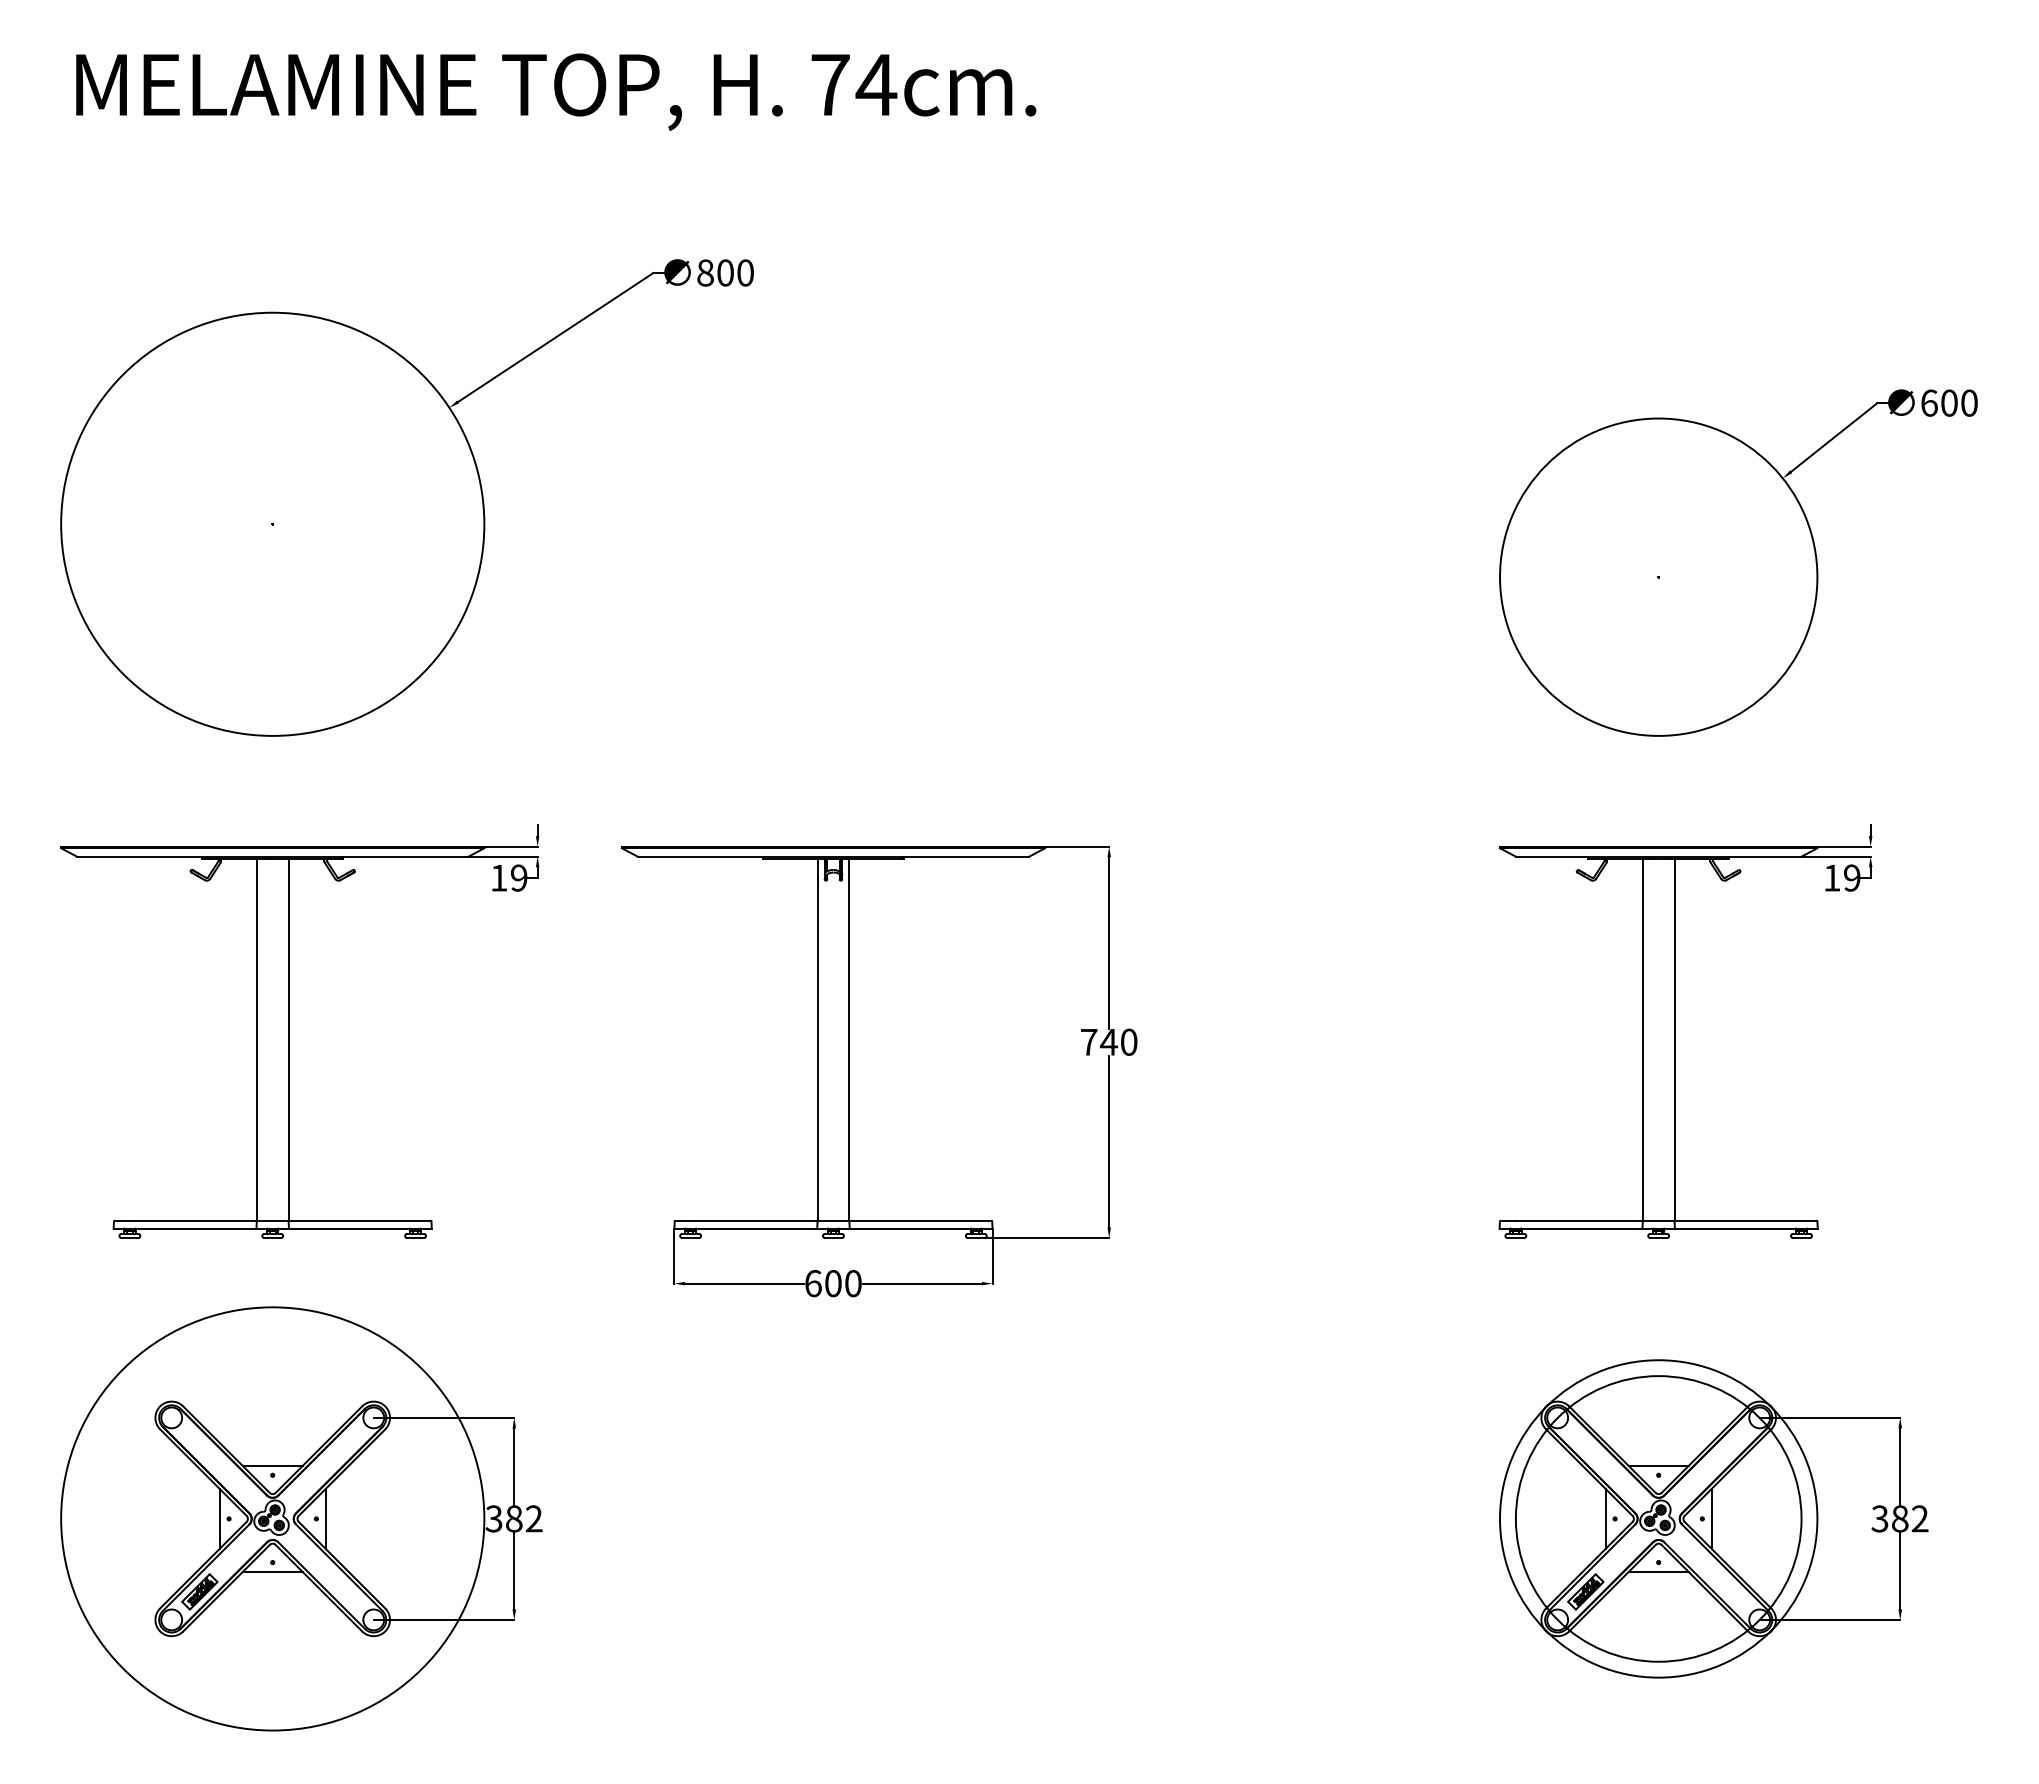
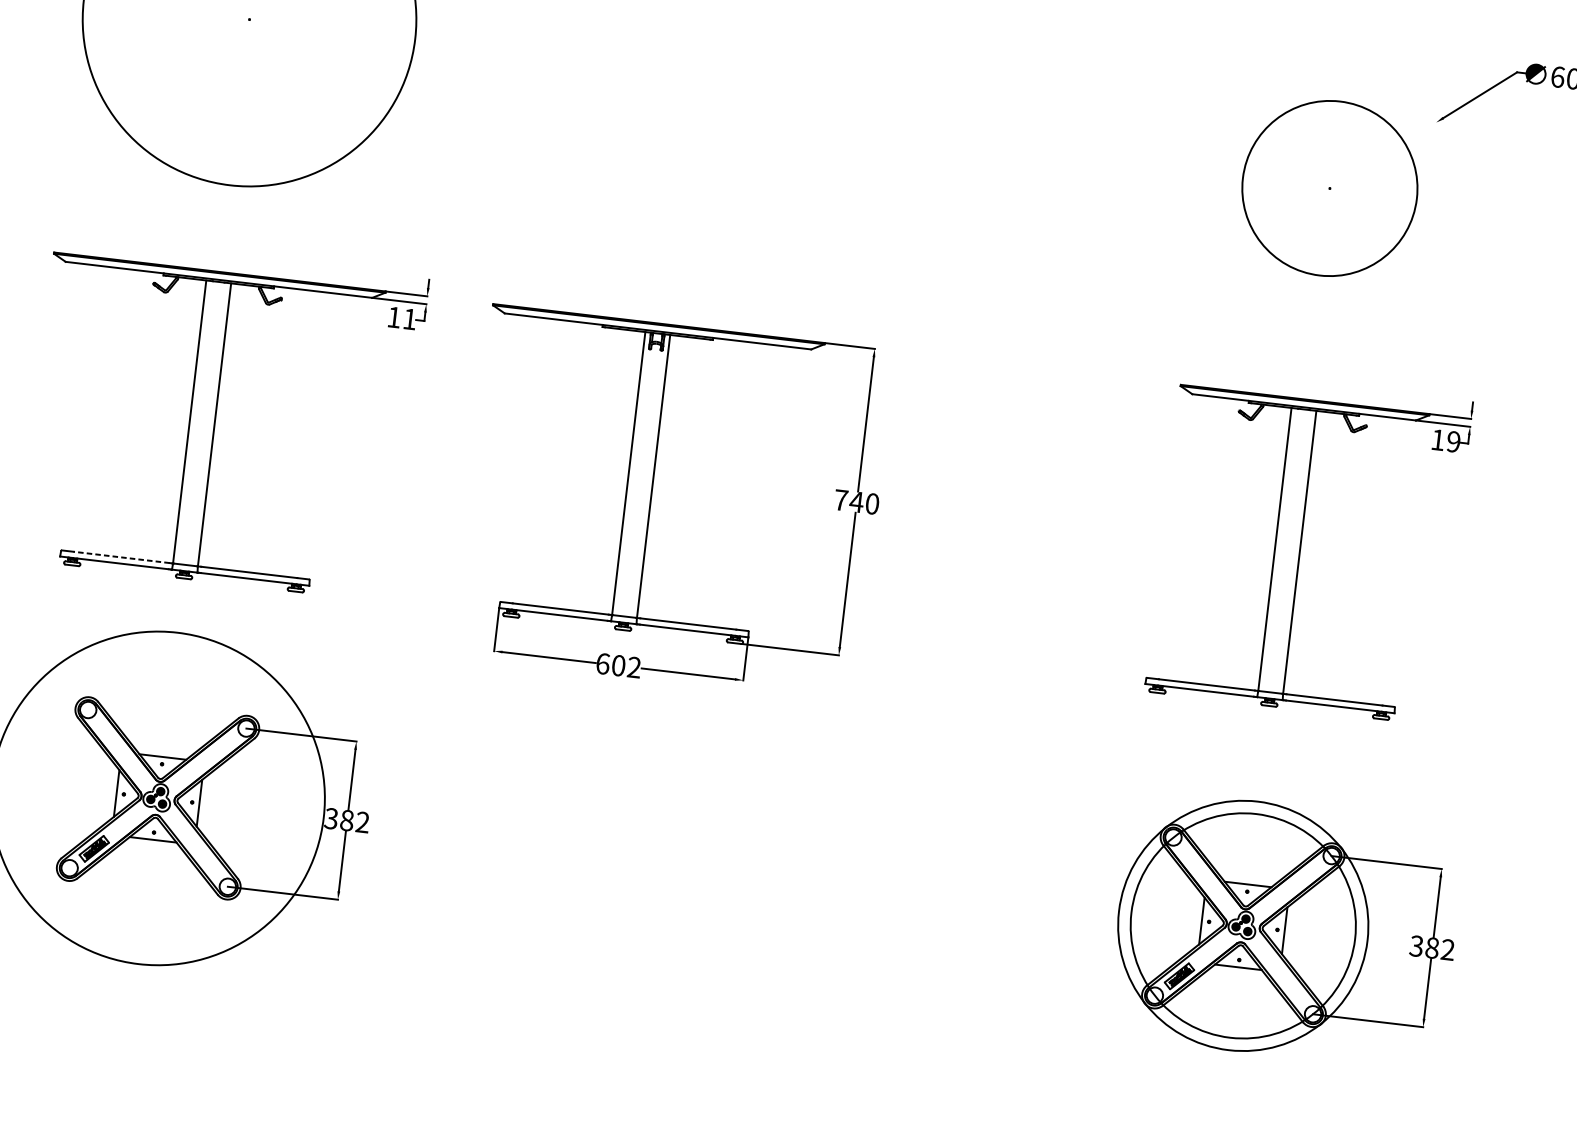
circle: (1658, 576) -> (1329, 187), size x0.7
text: (518, 877) -> (409, 318), 19 -> 11
line: (190, 1220) -> (121, 557), solid -> dashed
text: (853, 1283) -> (634, 667), 600 -> 602

